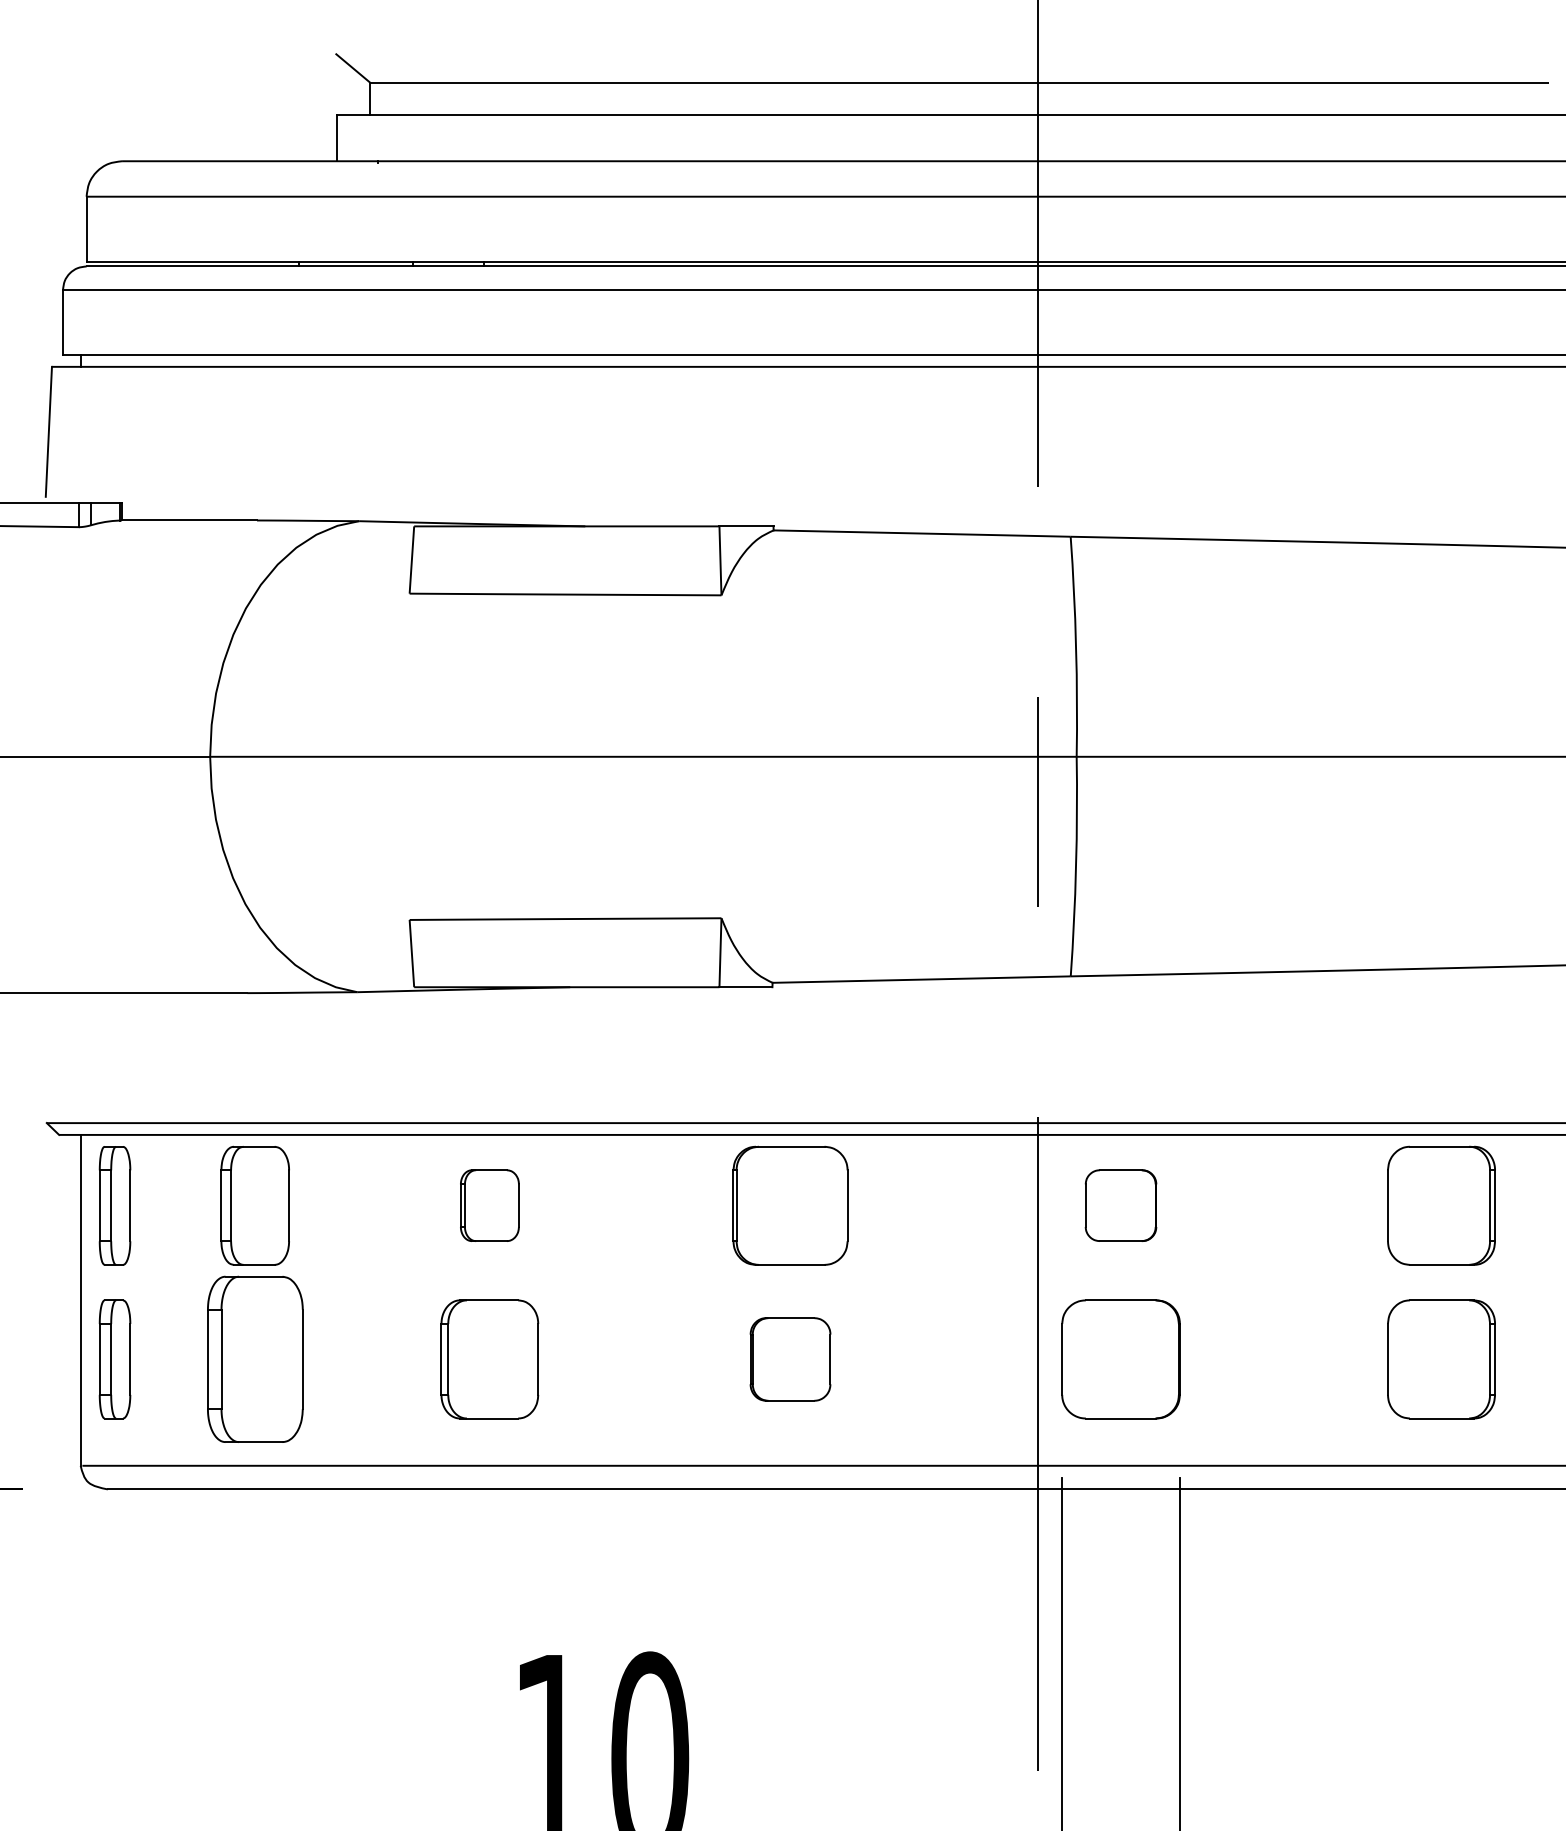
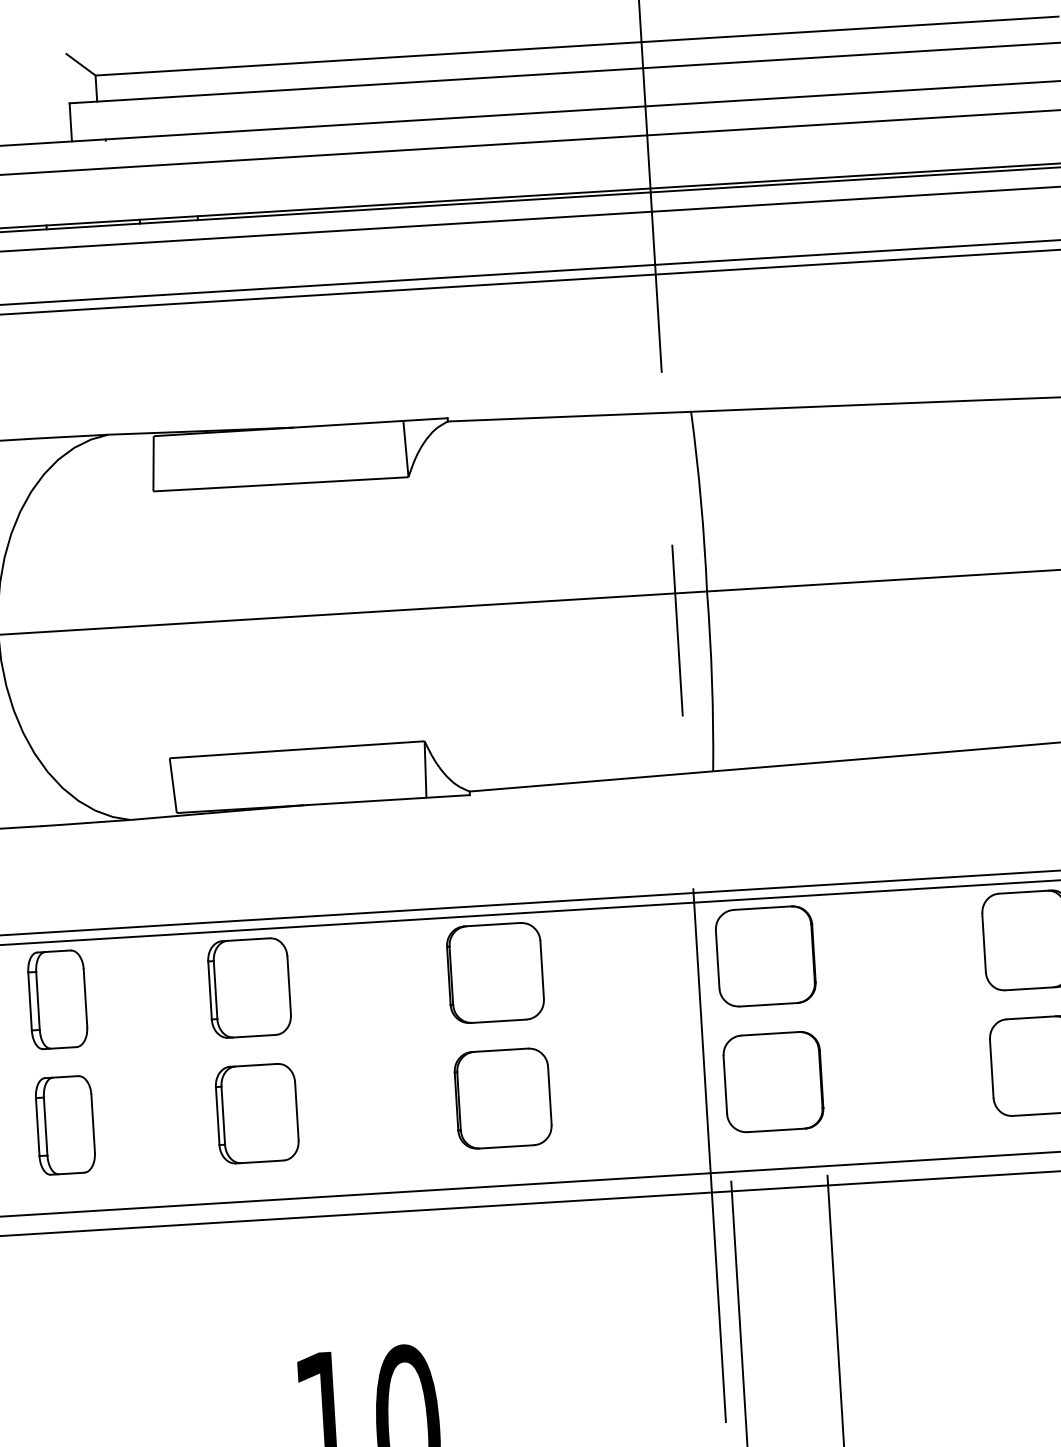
part: (489, 1205) -> (249, 987), size x1.67
part: (1120, 1205) -> (765, 956), size x1.67
part: (254, 1359) -> (64, 1125), size x0.71
part: (790, 1359) -> (503, 1098), size x1.43

